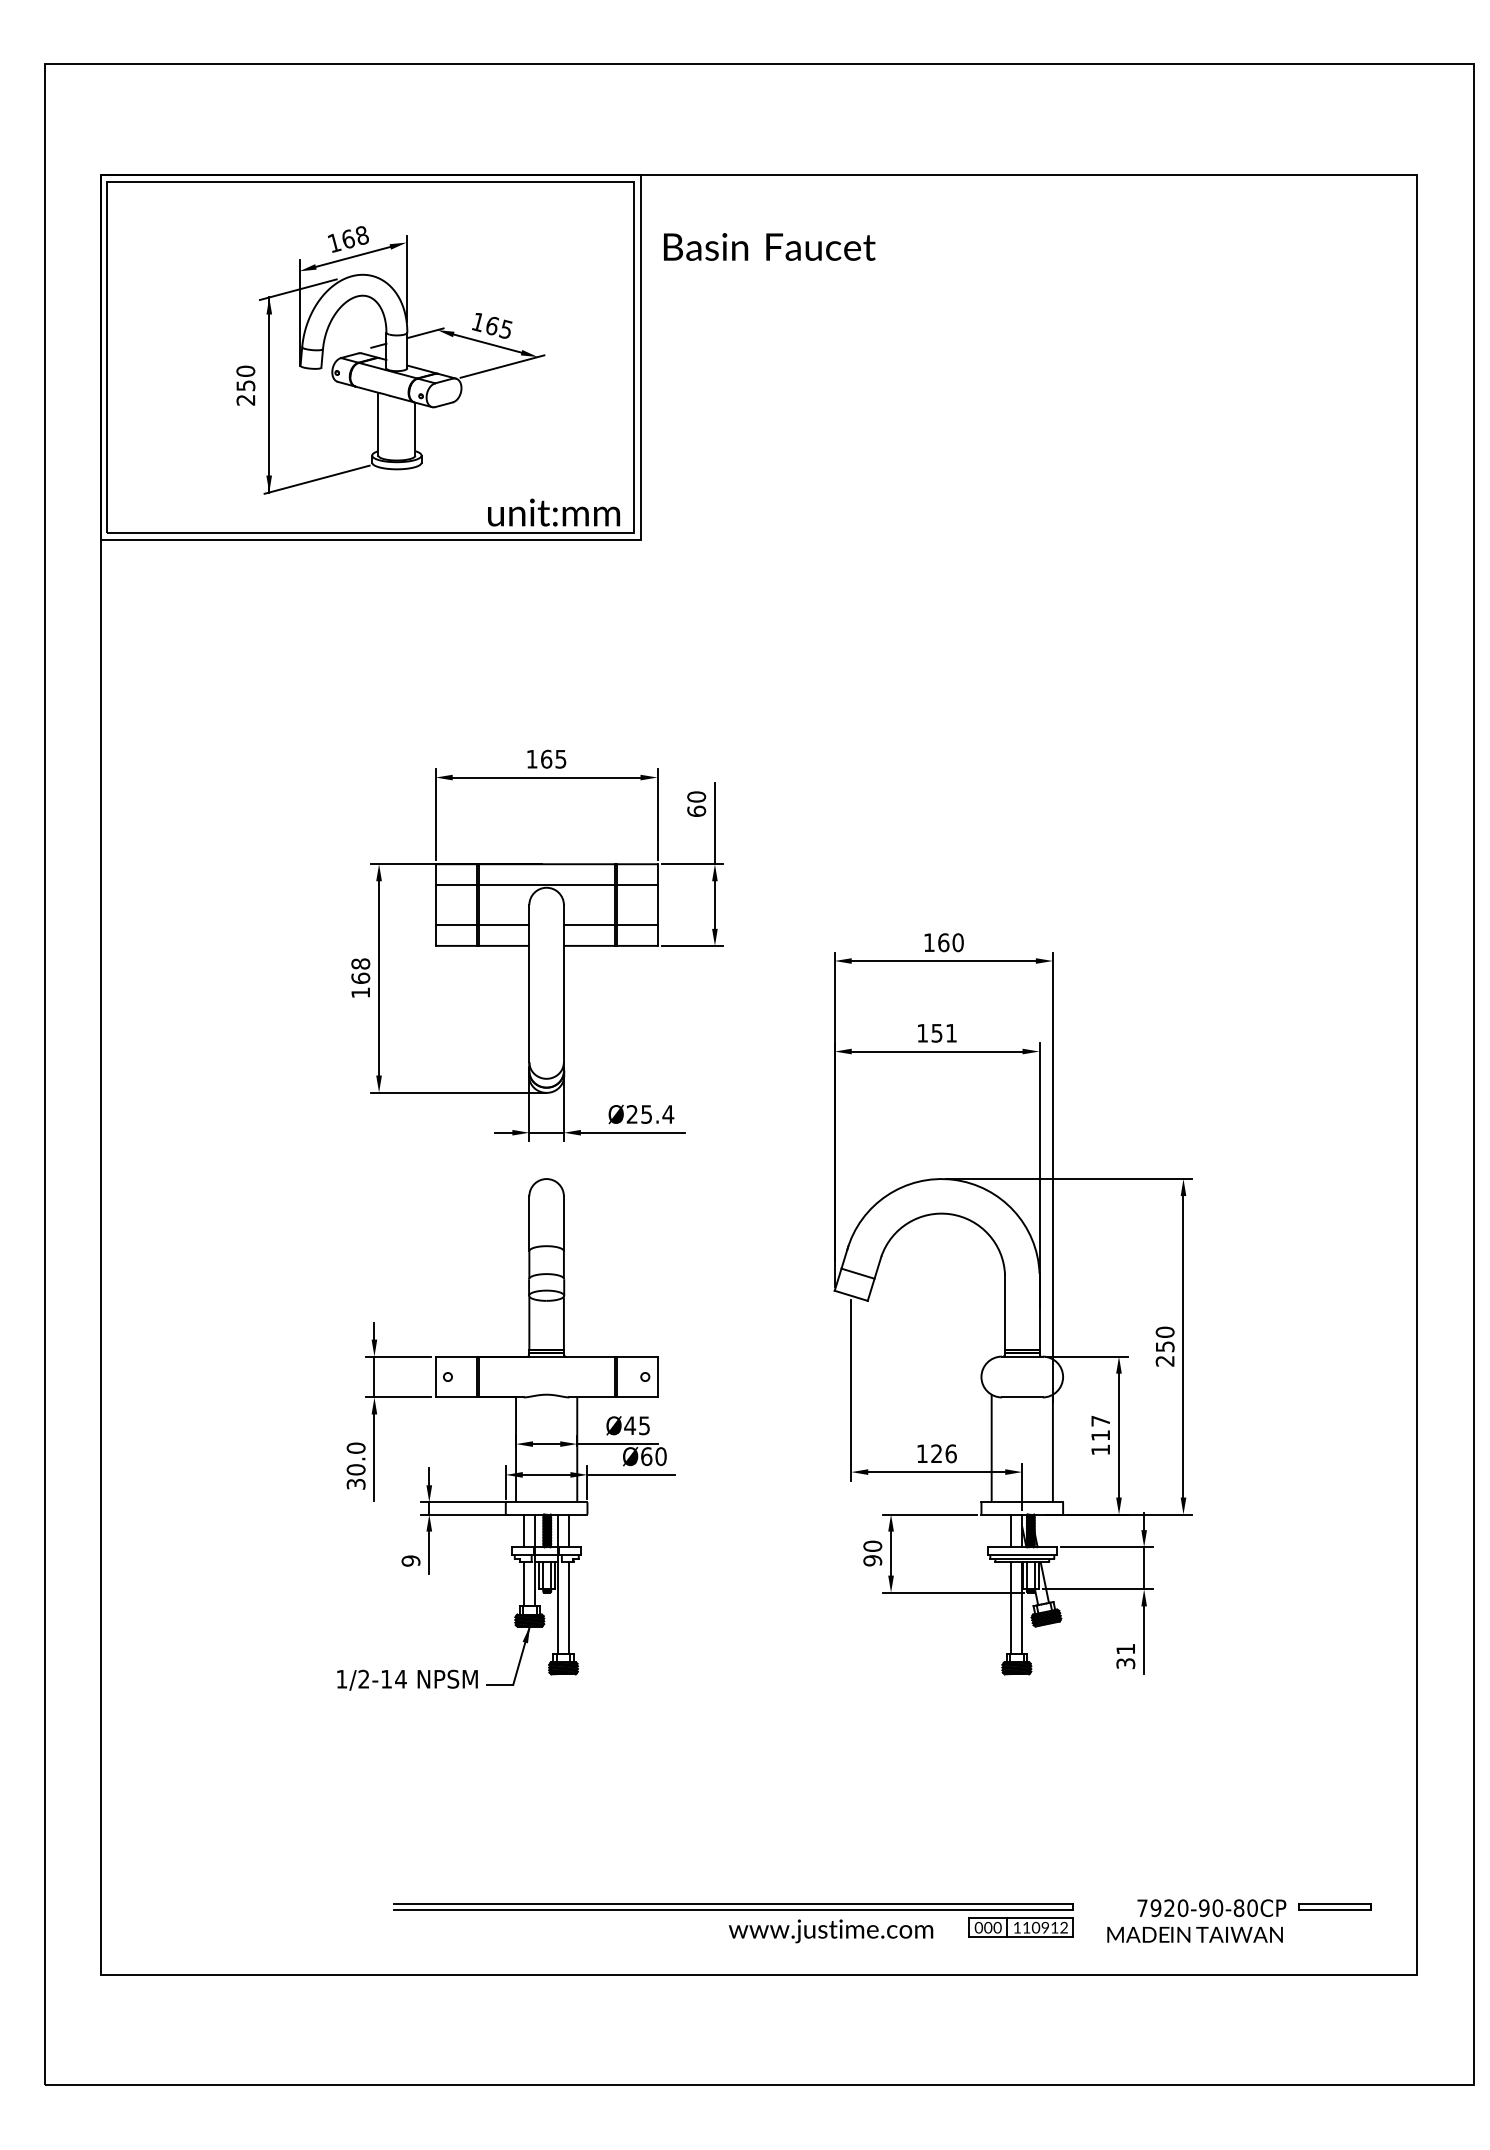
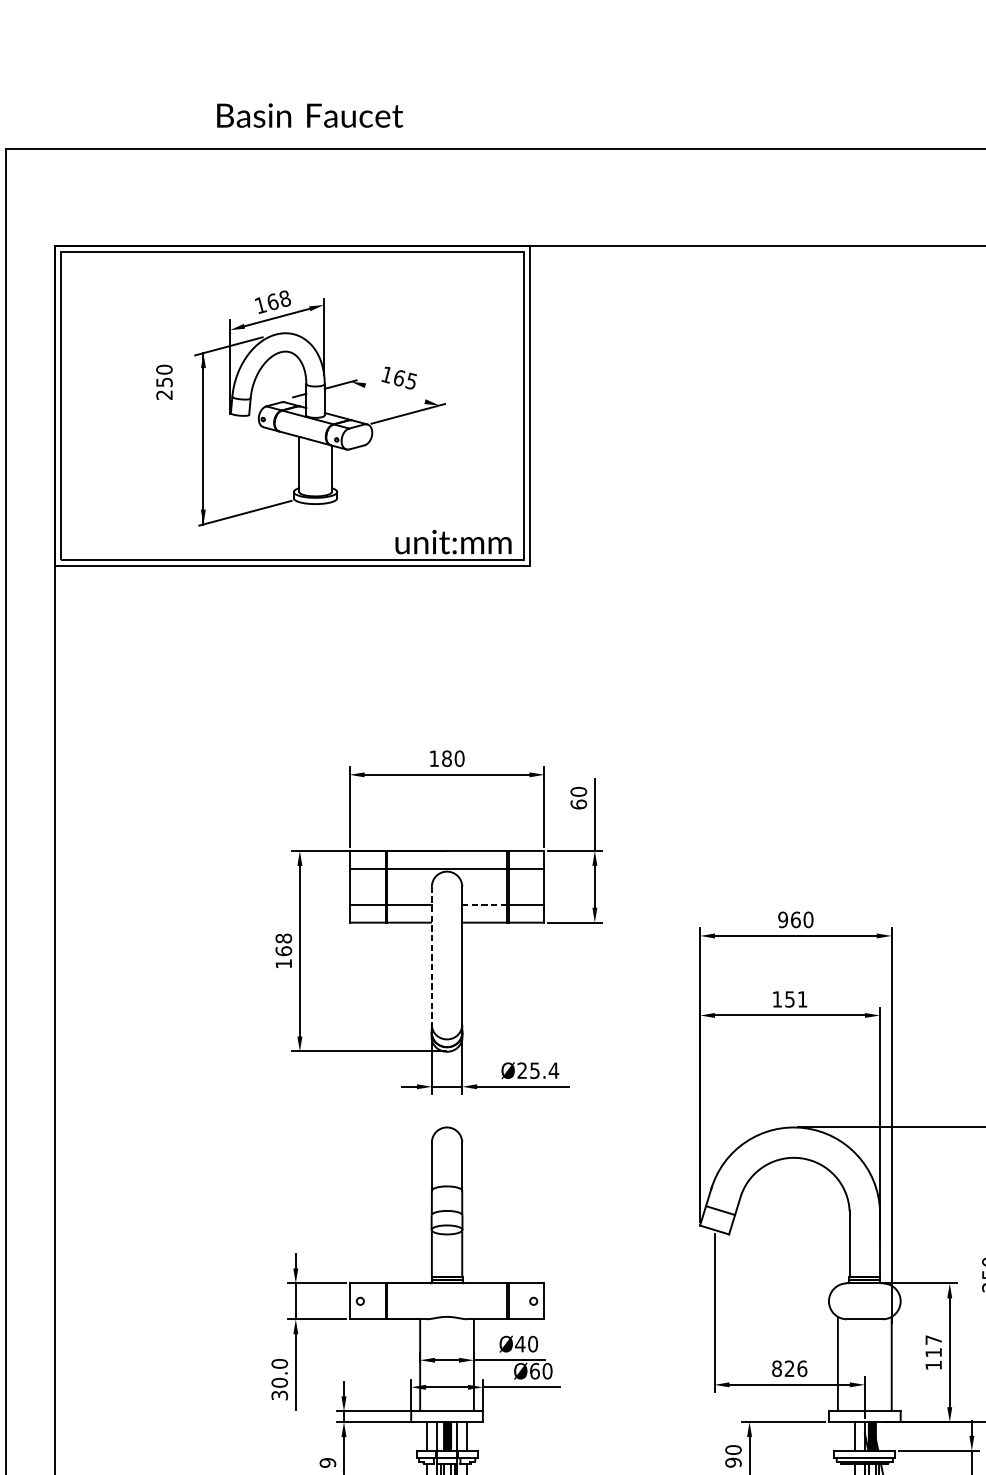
text: (769, 246) -> (309, 115), moved
line: (487, 343) -> (395, 393), removed
text: (245, 385) -> (164, 382), moved
text: (553, 758) -> (453, 758), 165 -> 180
line: (588, 925) -> (483, 904), solid -> dashed
text: (928, 942) -> (782, 919), 160 -> 960
line: (529, 983) -> (432, 955), solid -> dashed
text: (644, 1425) -> (533, 1343), Ø45 -> Ø40
text: (921, 1453) -> (776, 1368), 126 -> 826

